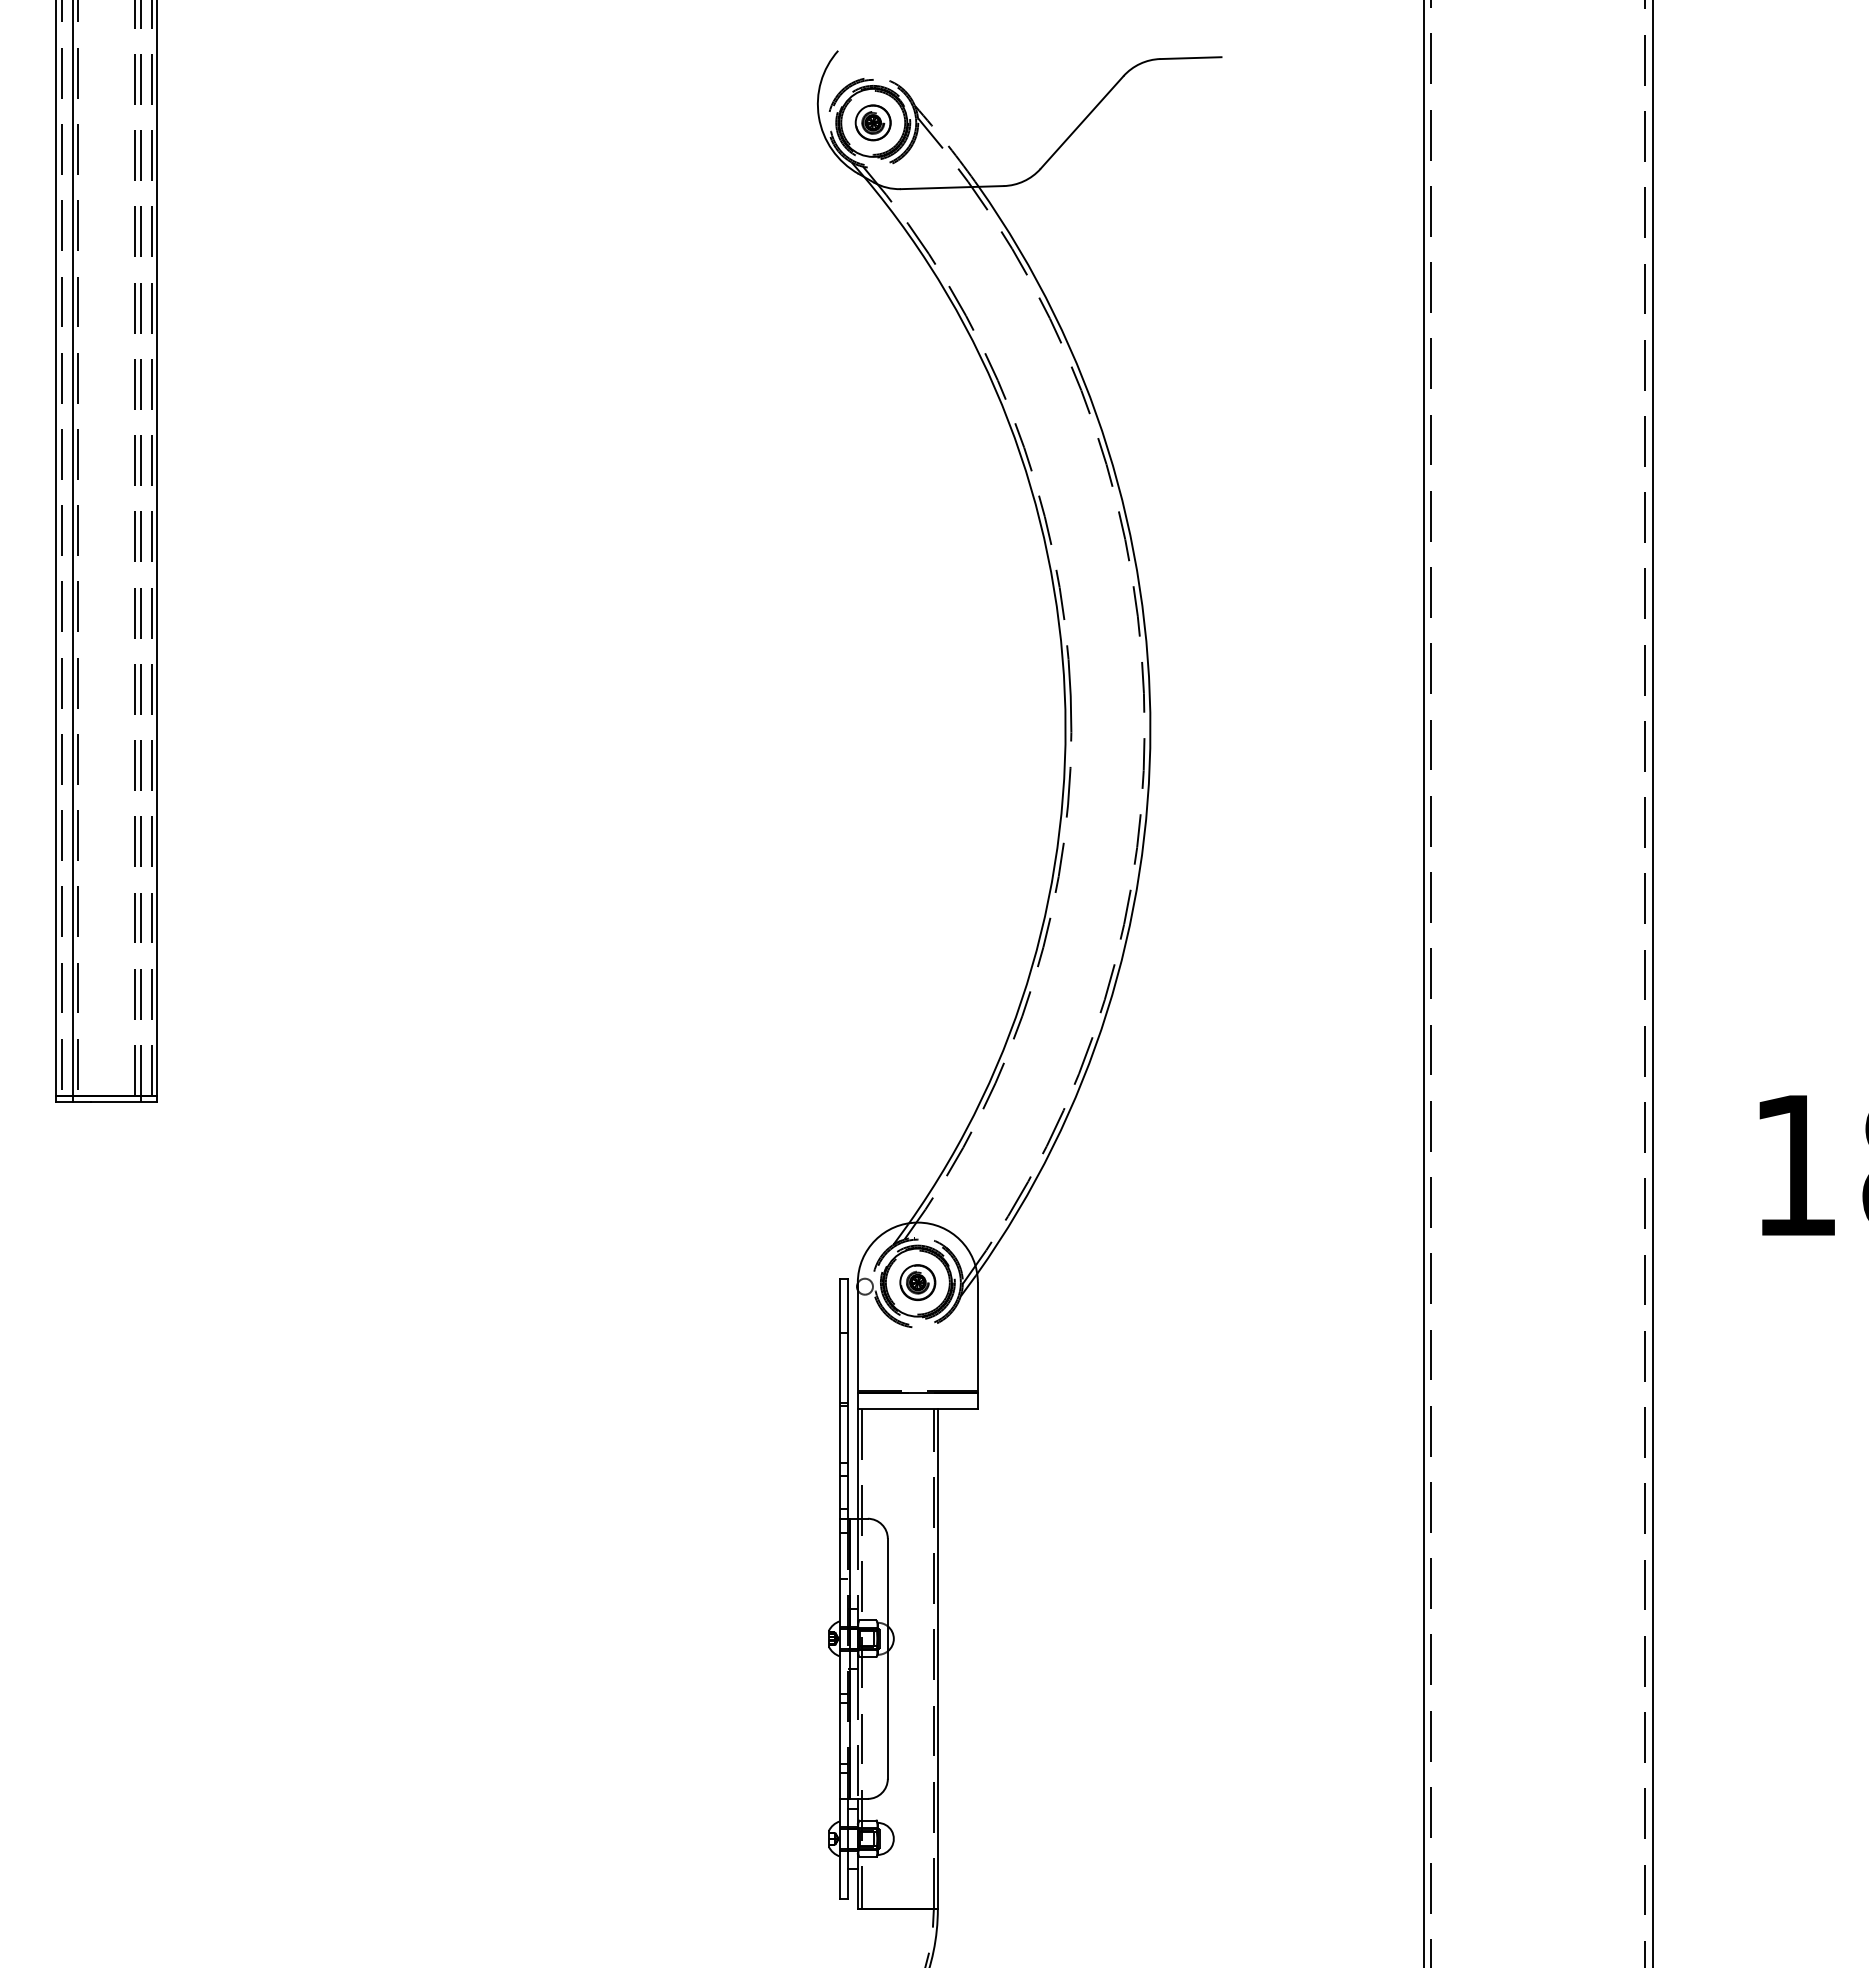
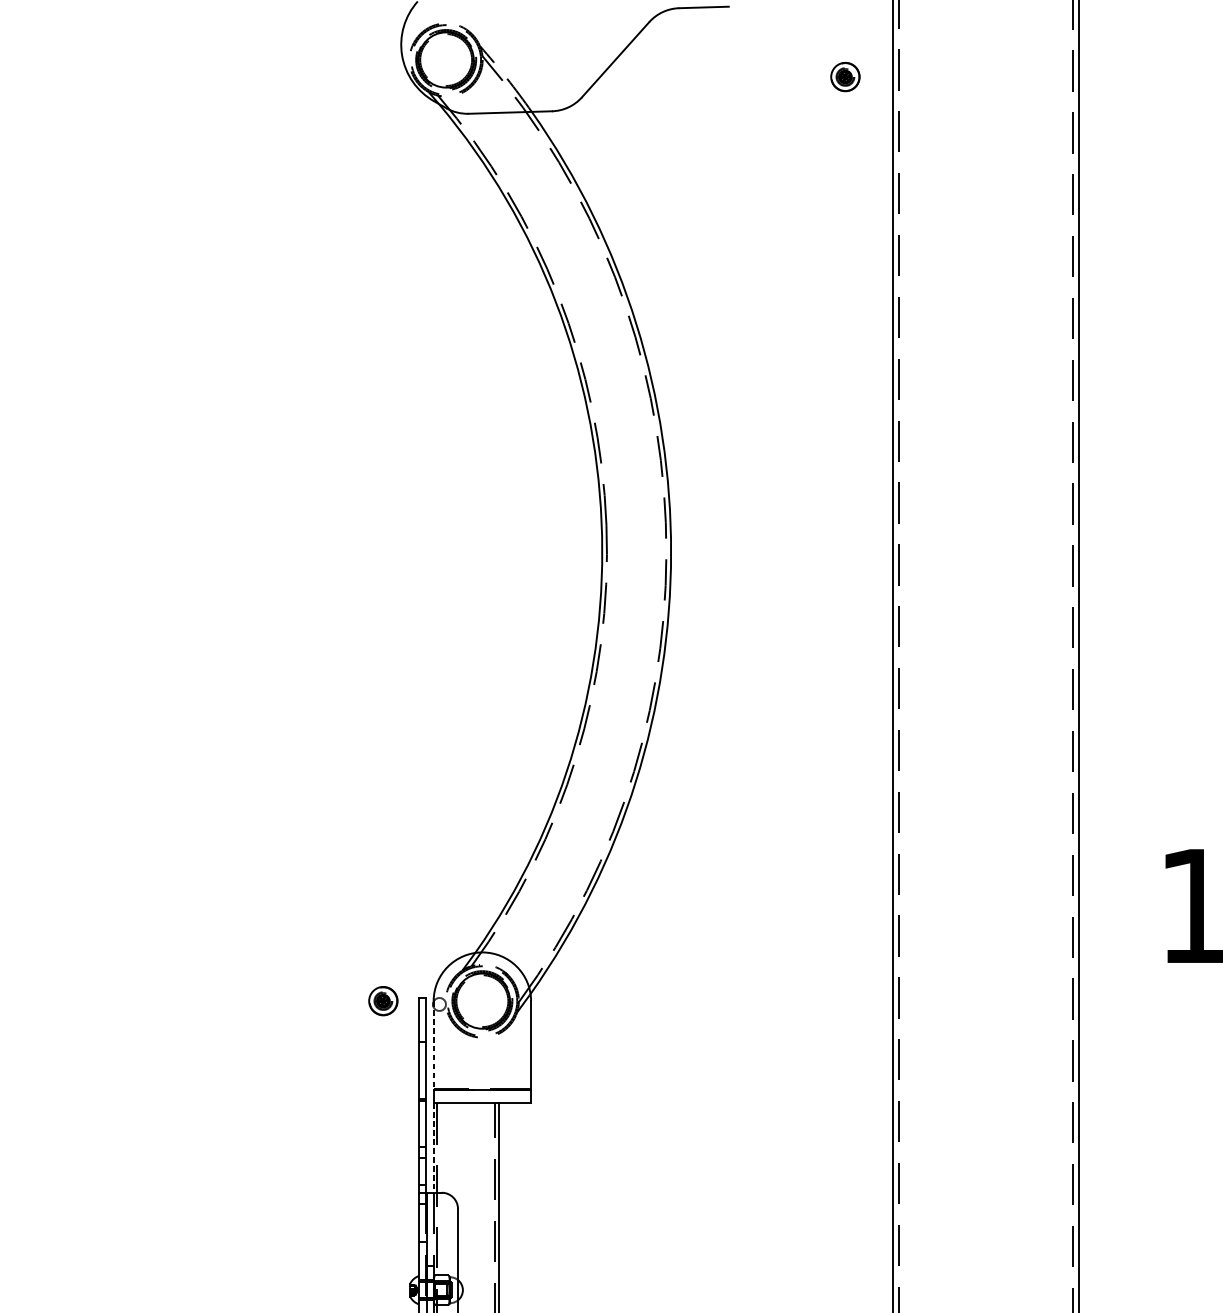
part: (872, 122) -> (844, 76), moved
part: (917, 1282) -> (383, 1001), moved
line: (857, 1338) -> (433, 1046), solid -> dashed
line: (857, 1464) -> (433, 1148), solid -> dashed

